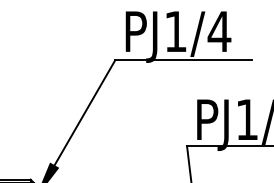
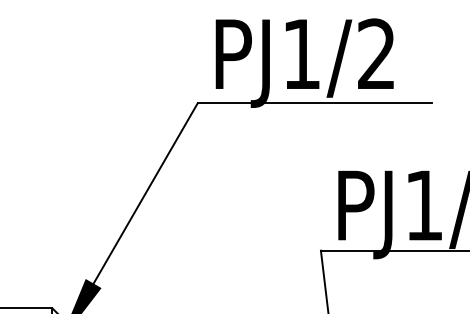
text: (219, 30) -> (376, 52), PJ1/4 -> PJ1/2

